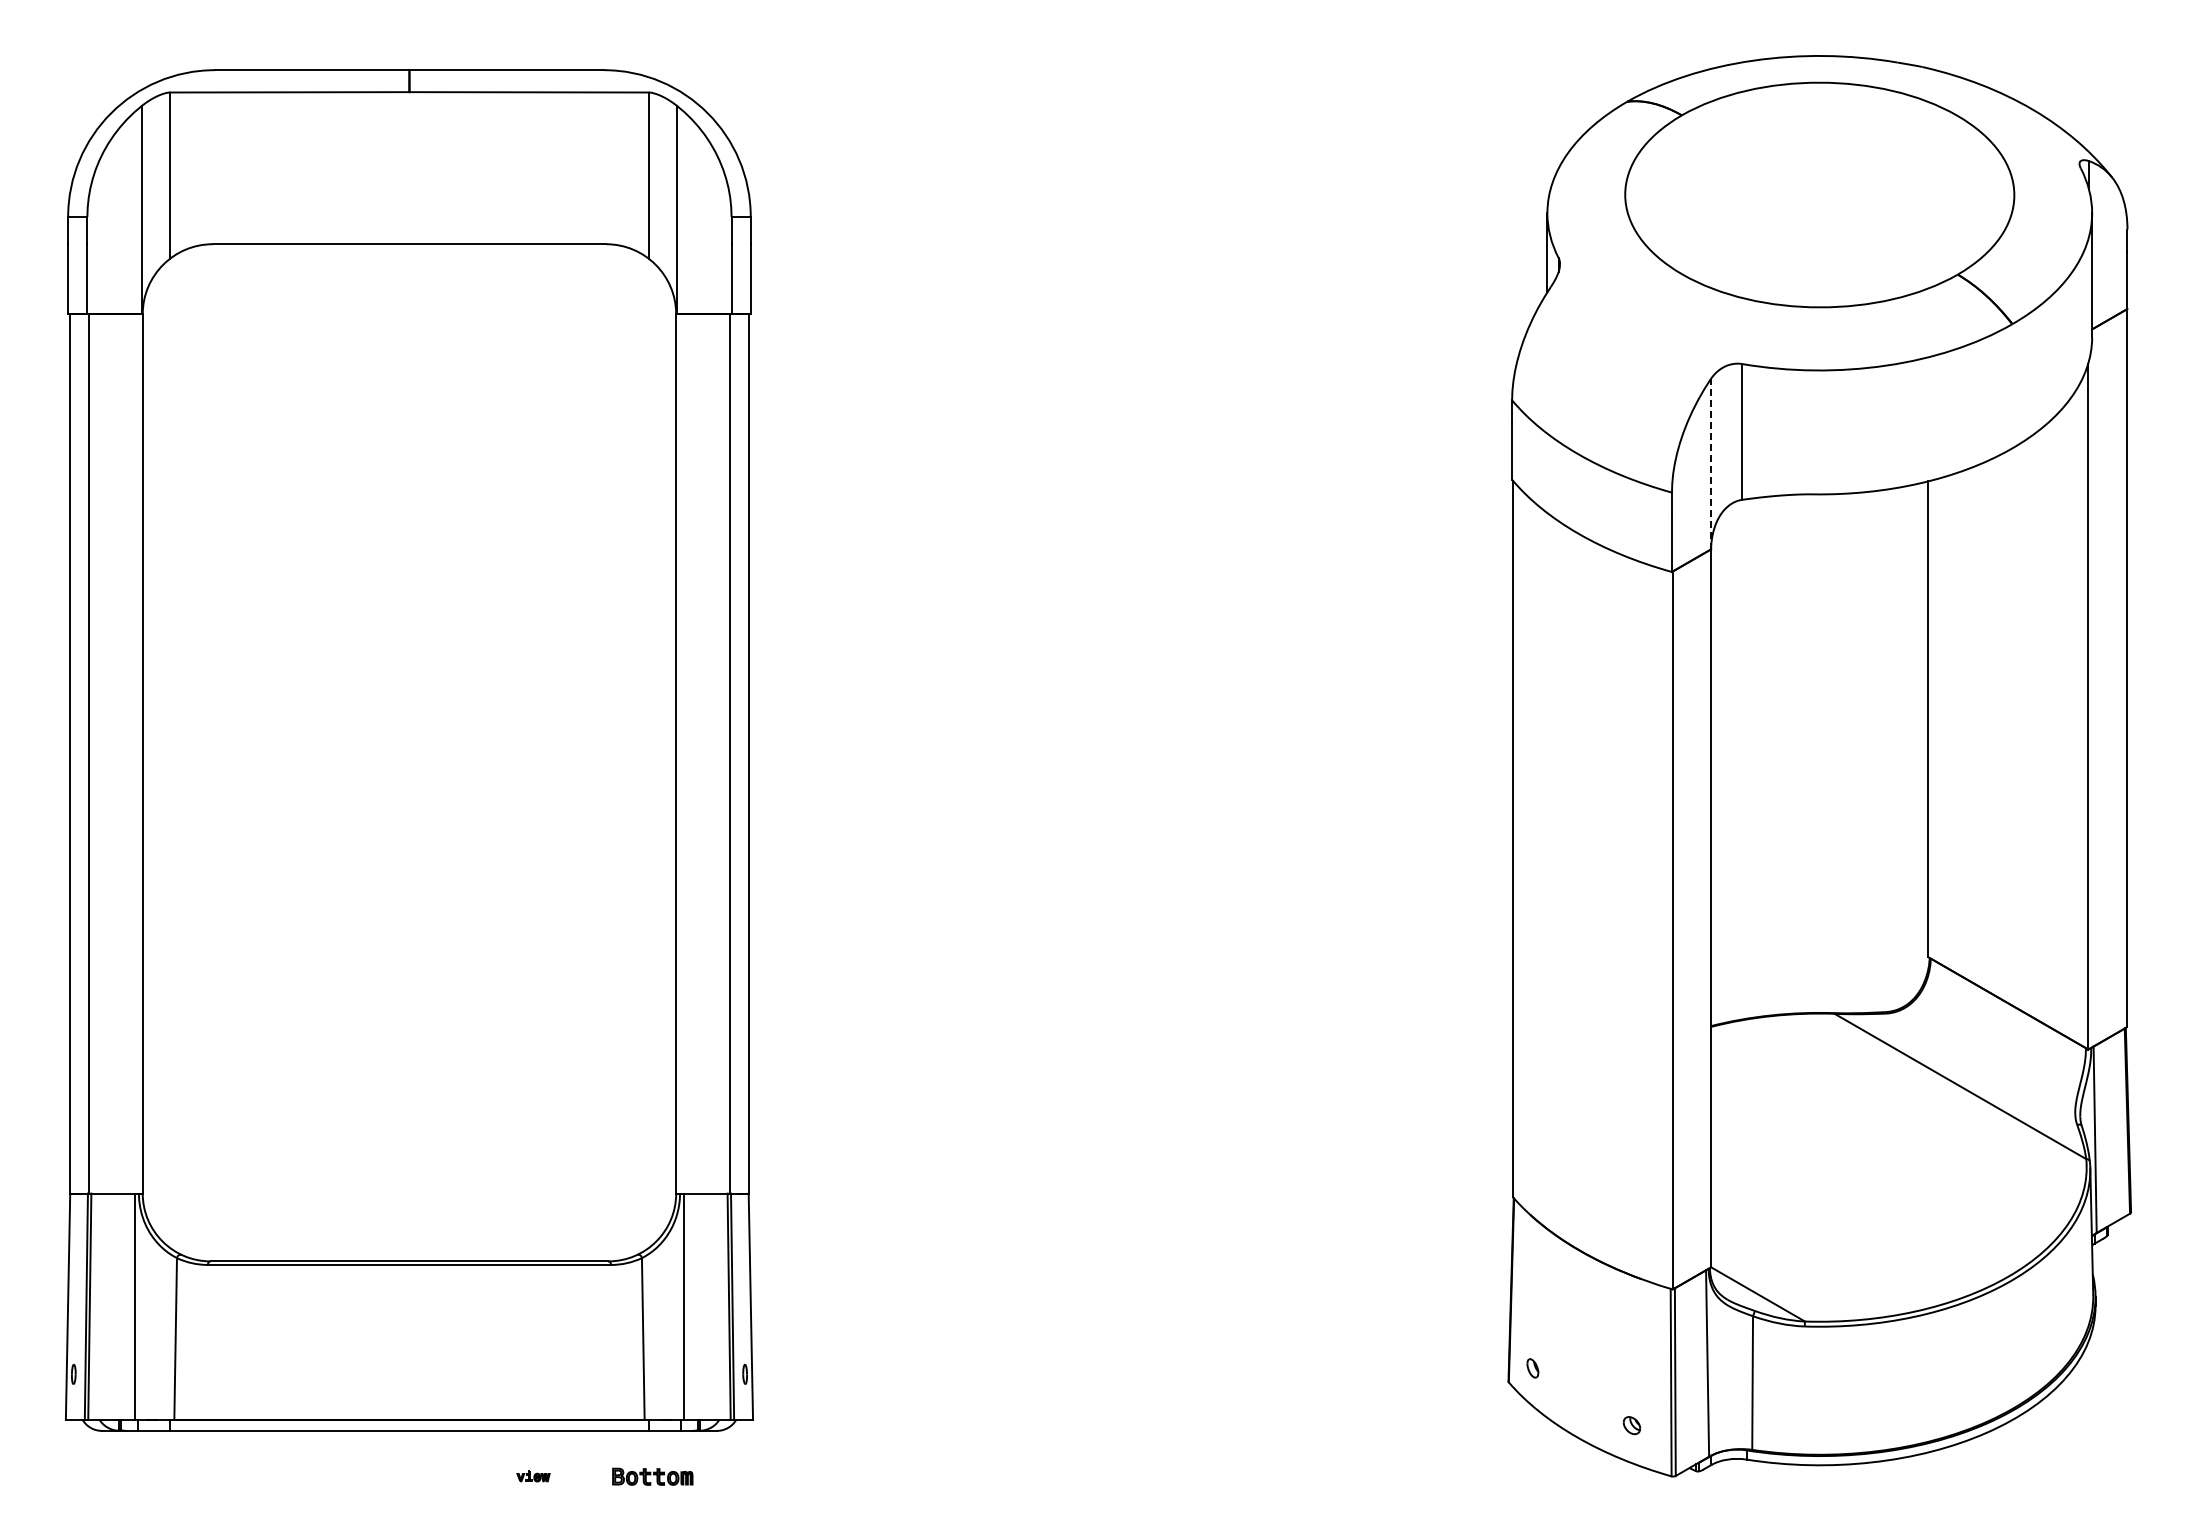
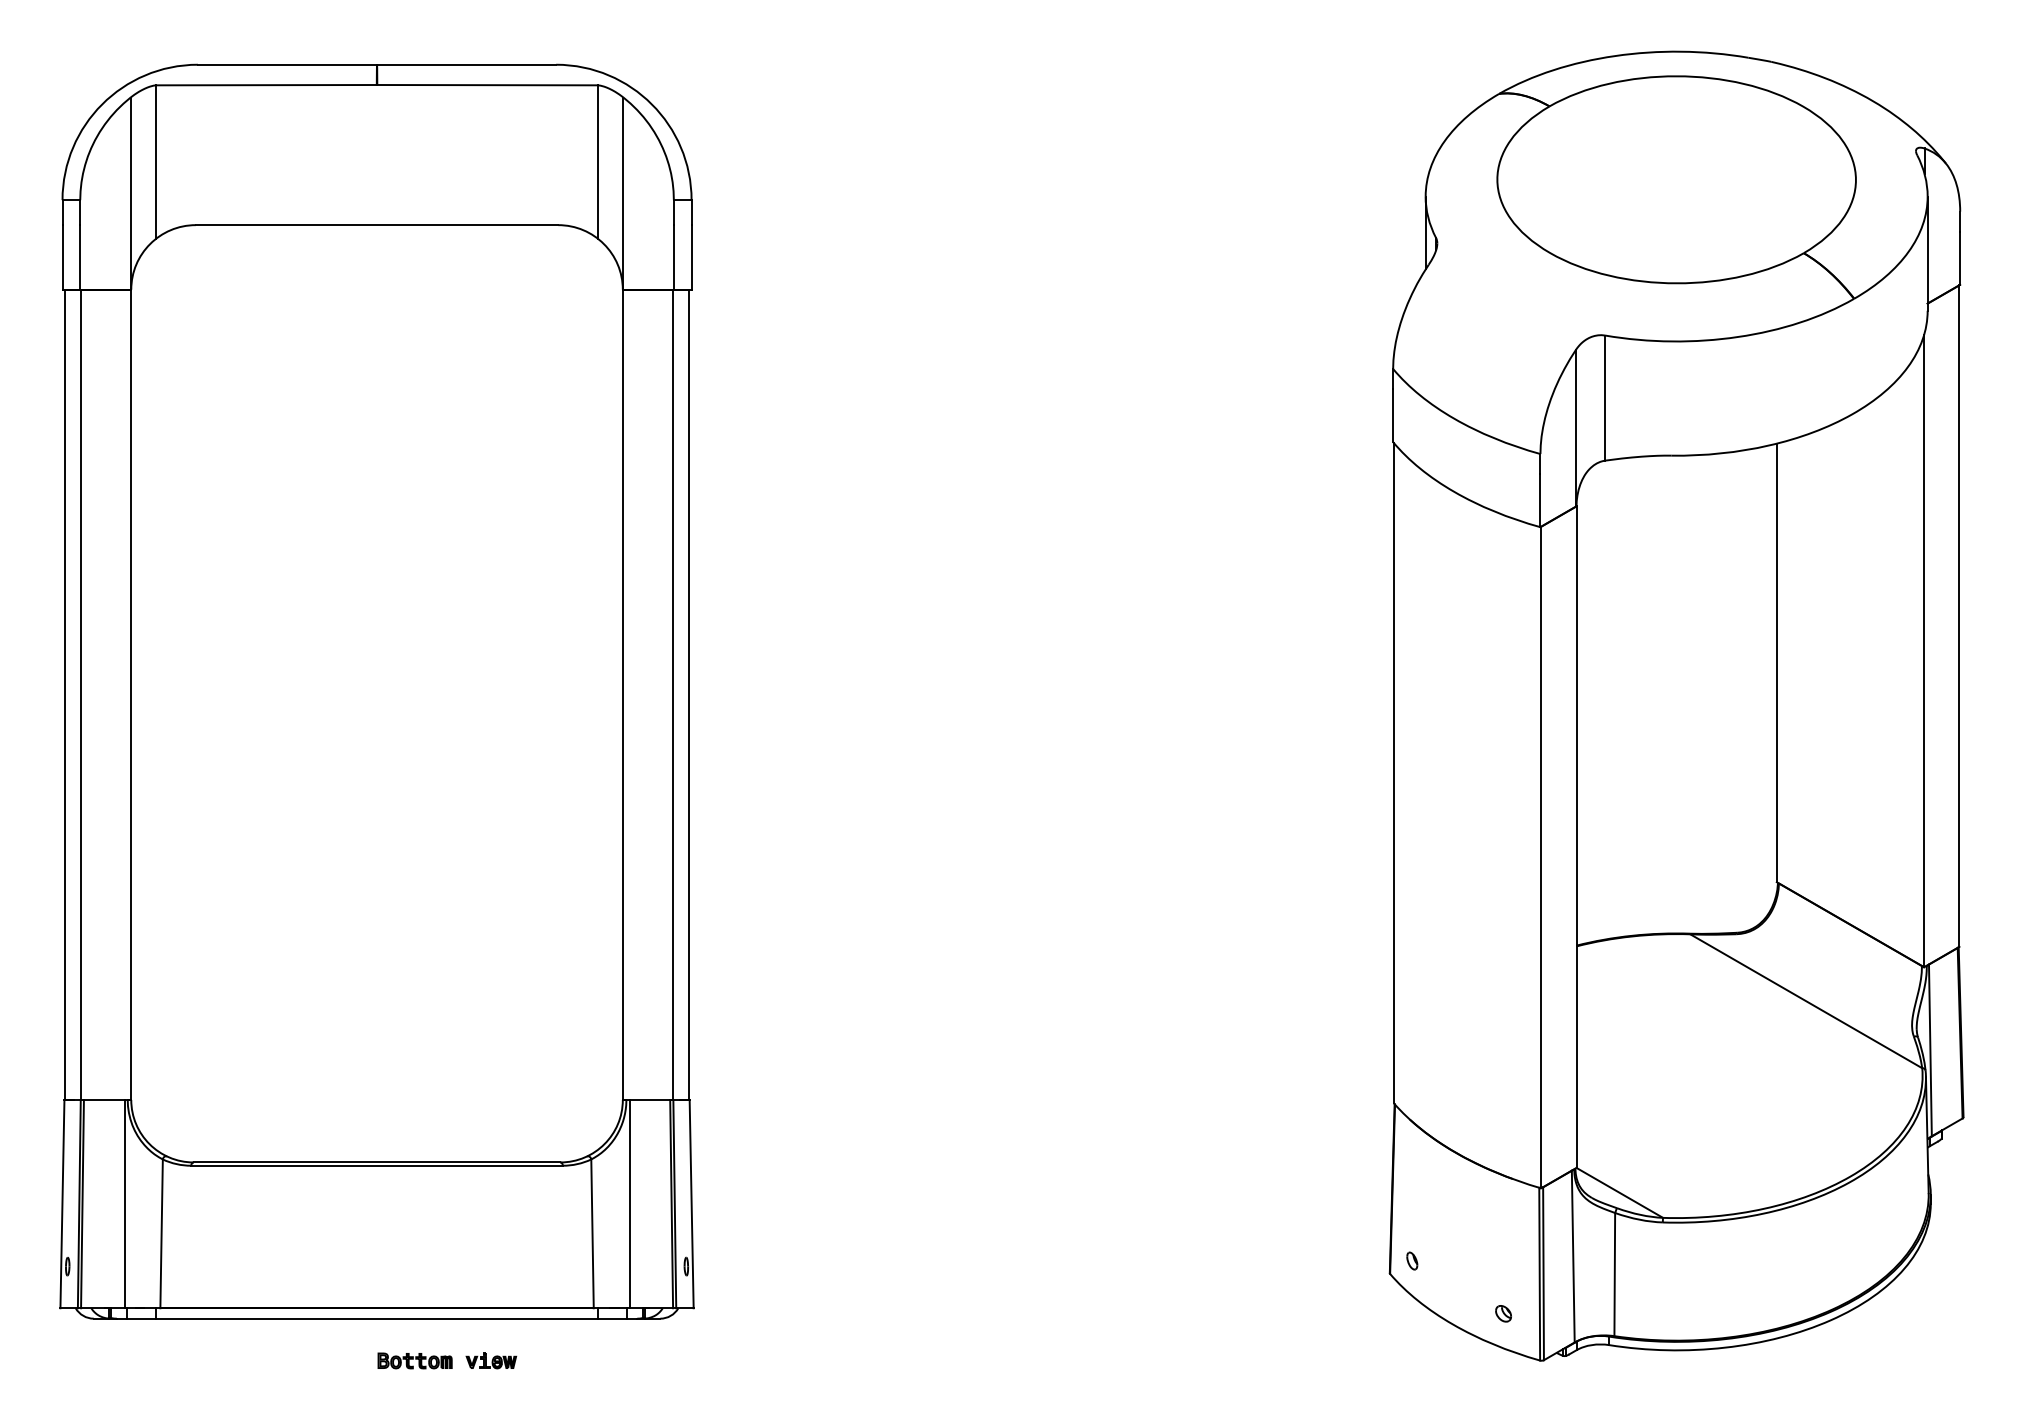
line: (1710, 464) -> (1575, 428), dashed -> solid
part: (533, 1476) -> (491, 1360), size x1.67
part: (652, 1476) -> (414, 1360), moved

